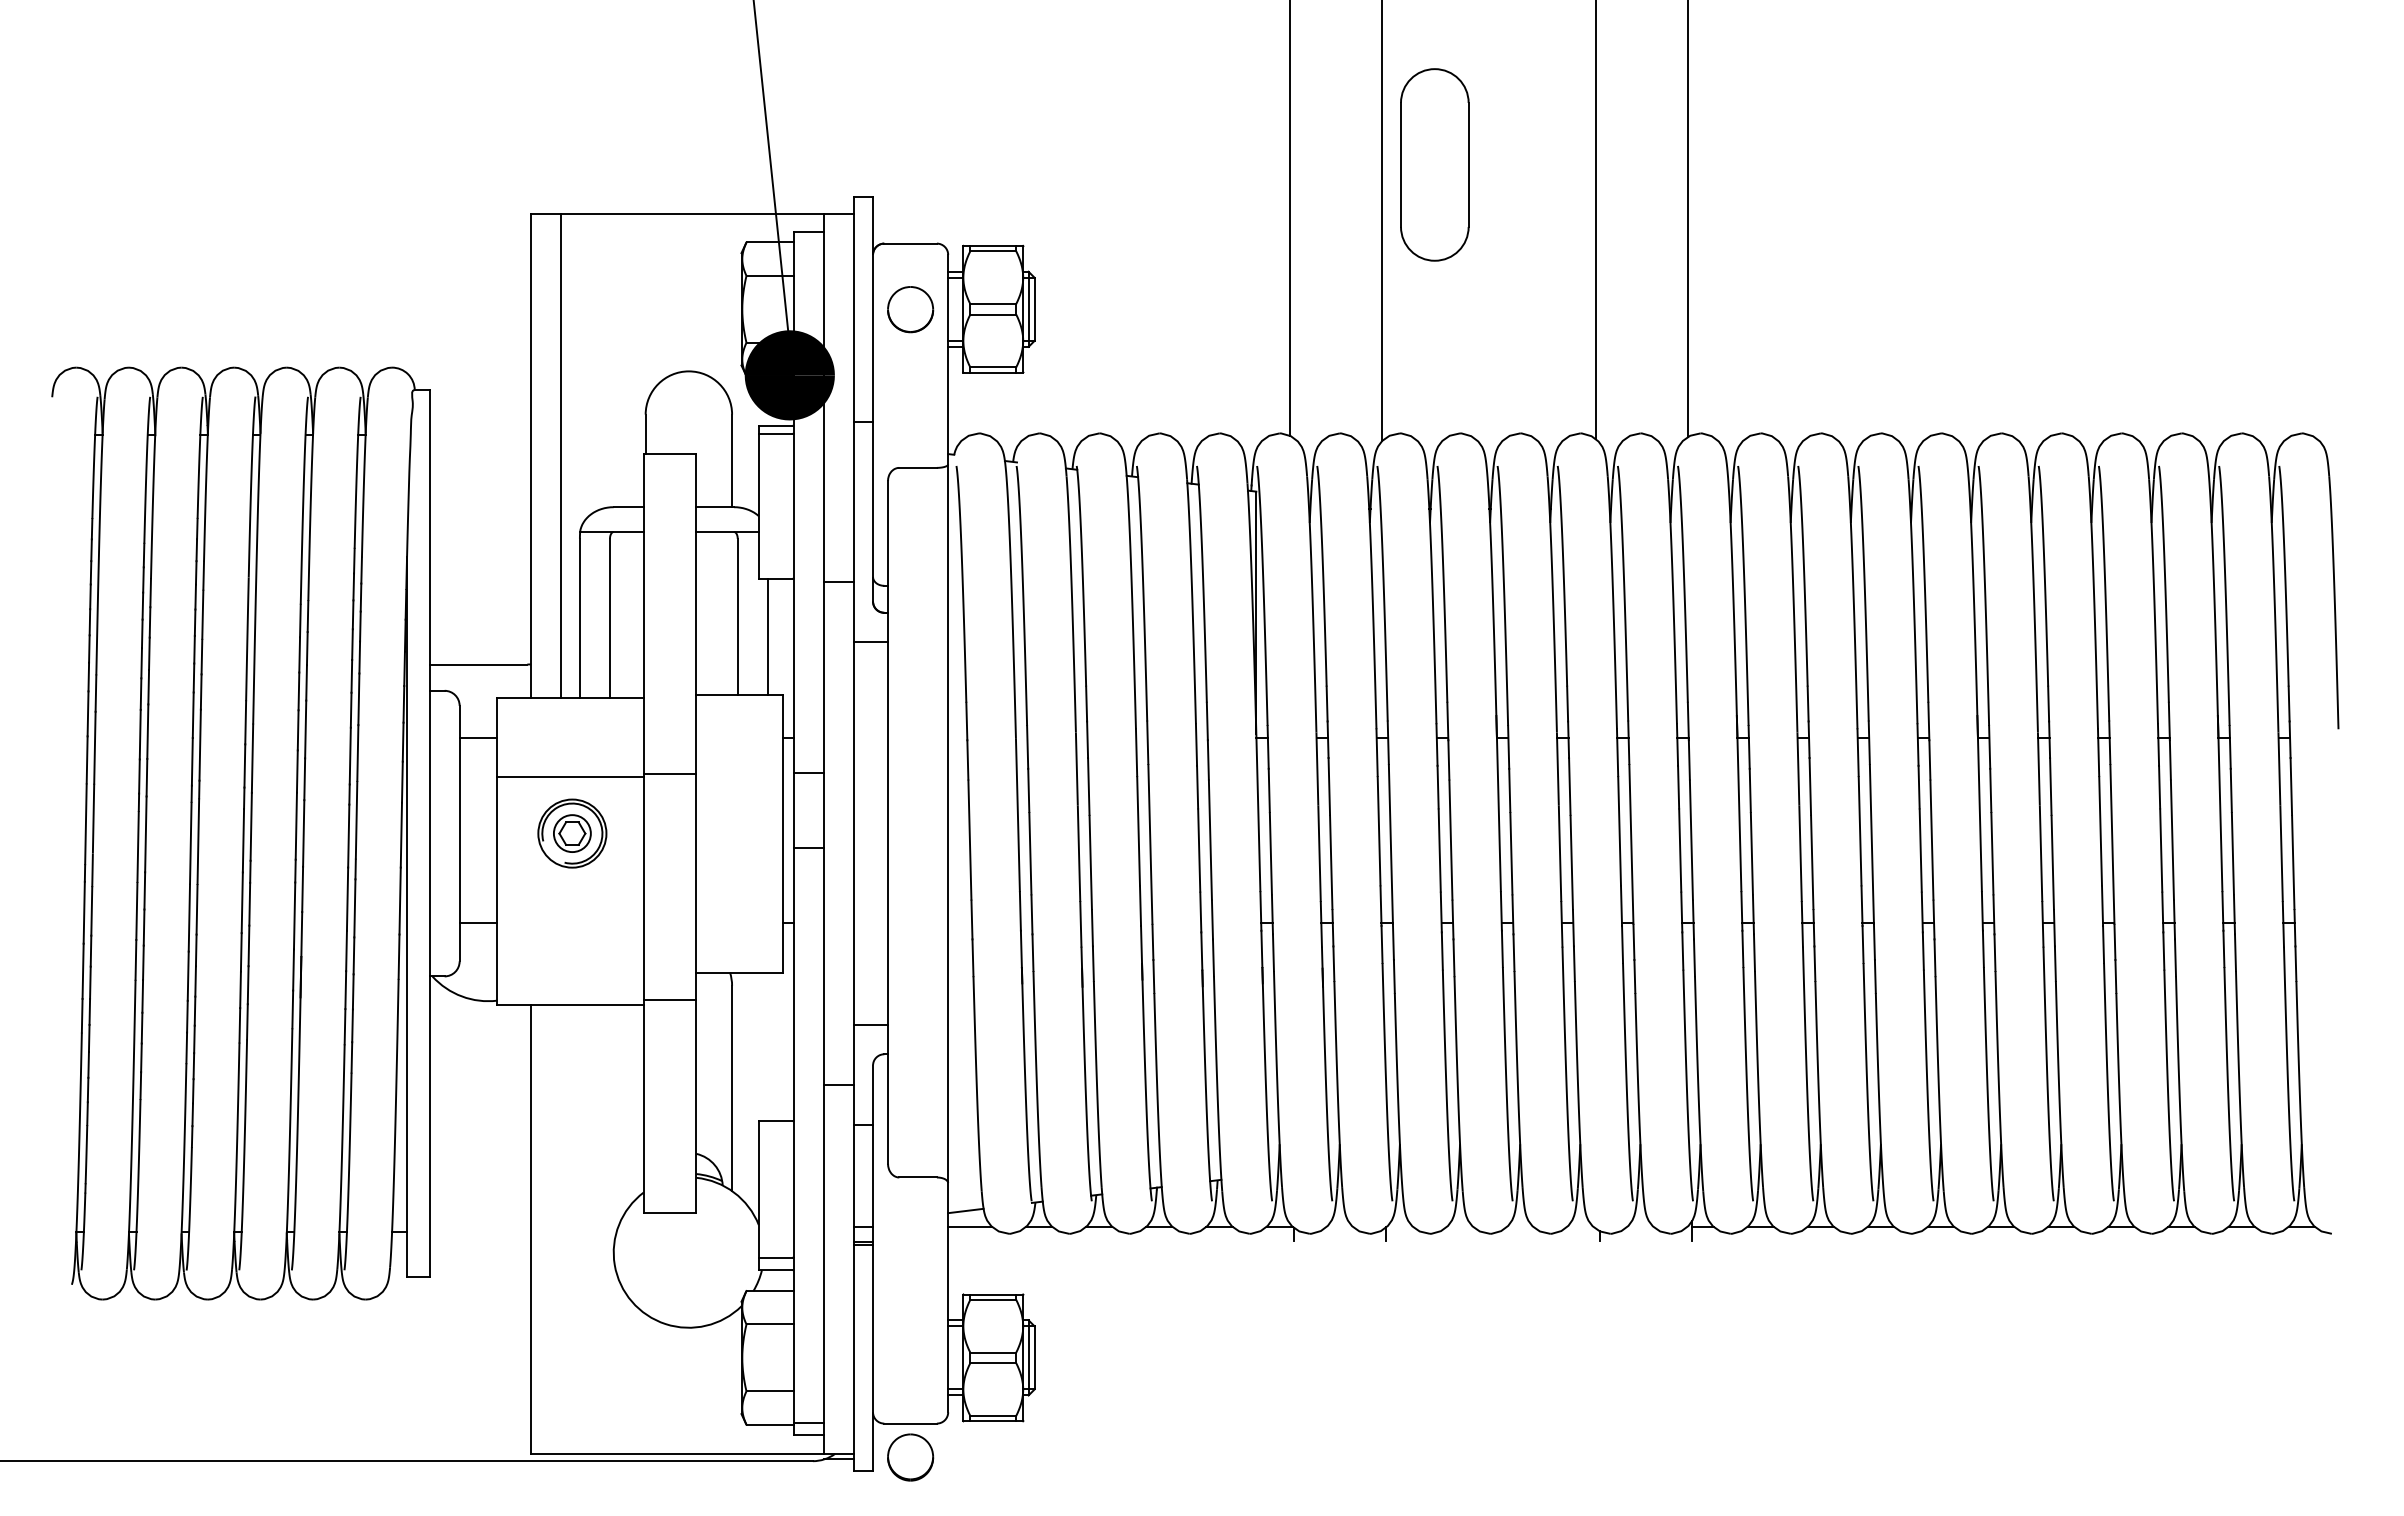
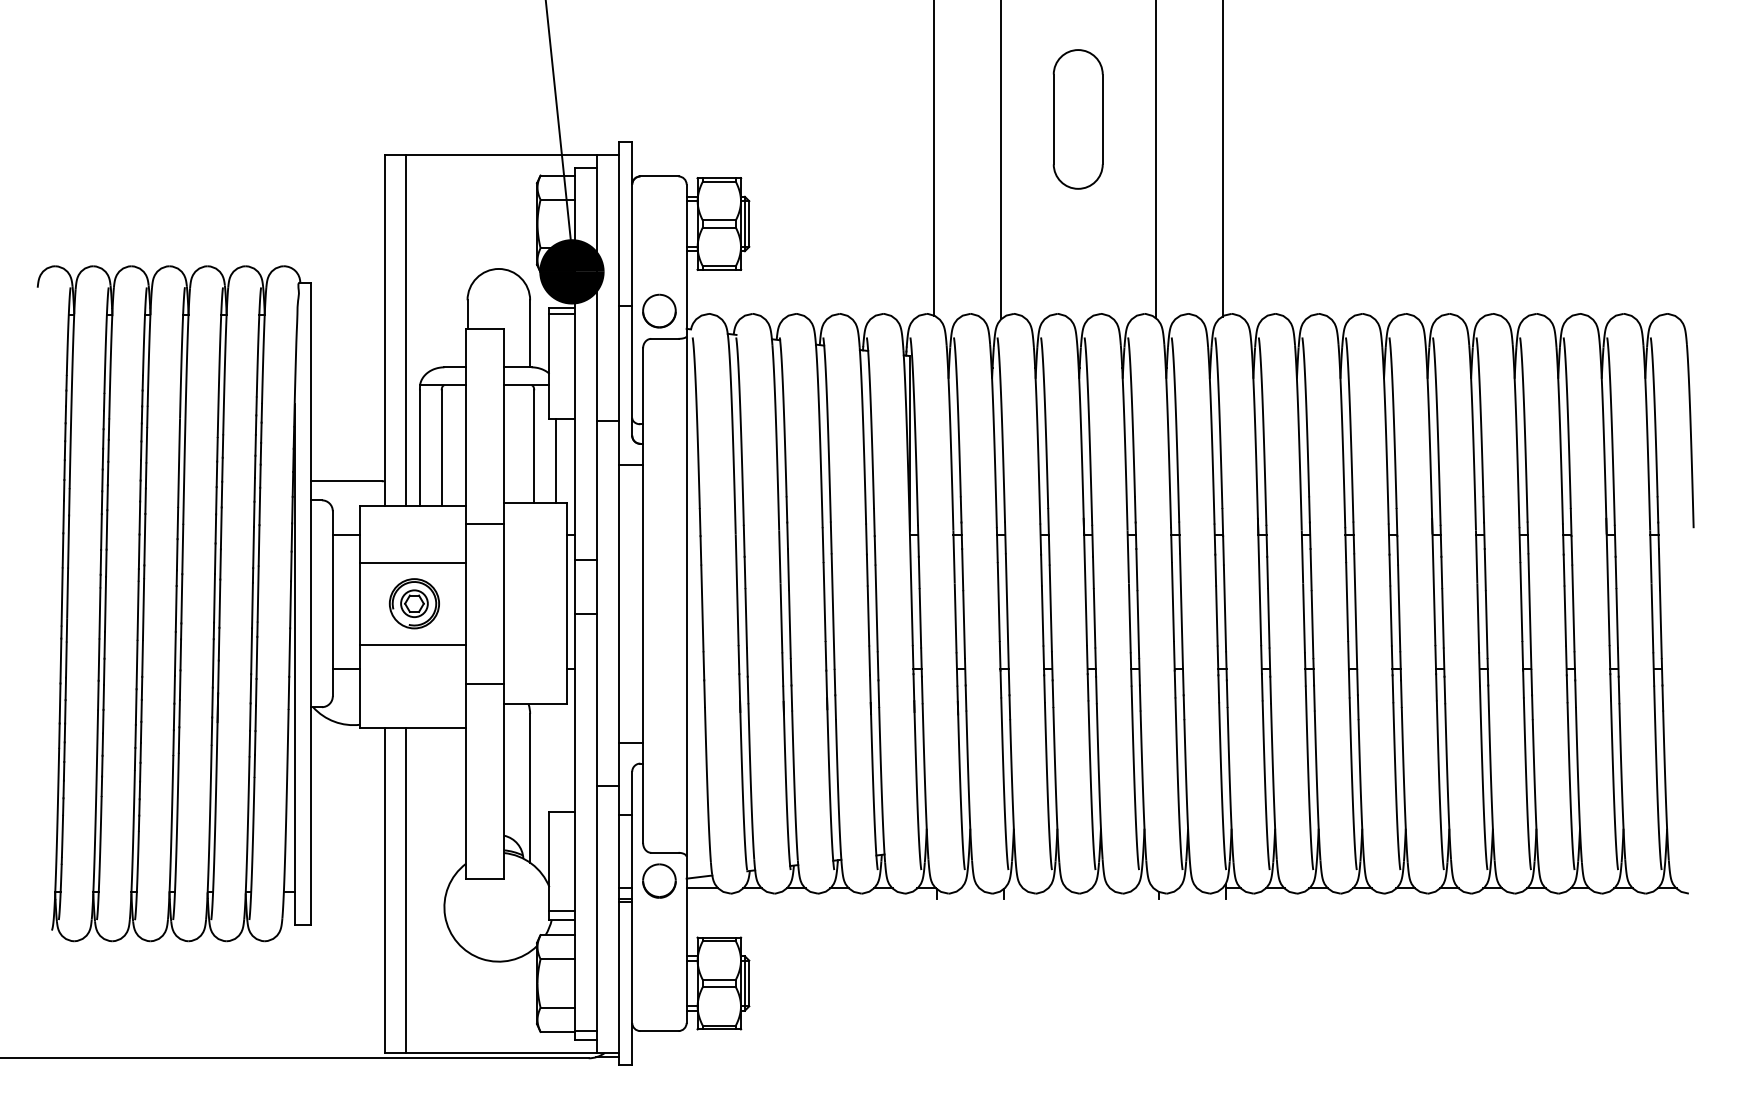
part: (1434, 164) -> (1078, 119), moved
part: (910, 309) -> (659, 311), moved
line: (669, 774) -> (484, 524), moved
line: (570, 889) -> (413, 644), added
line: (669, 1000) -> (484, 684), moved
line: (561, 1228) -> (406, 889), added
part: (910, 1457) -> (659, 881), moved

